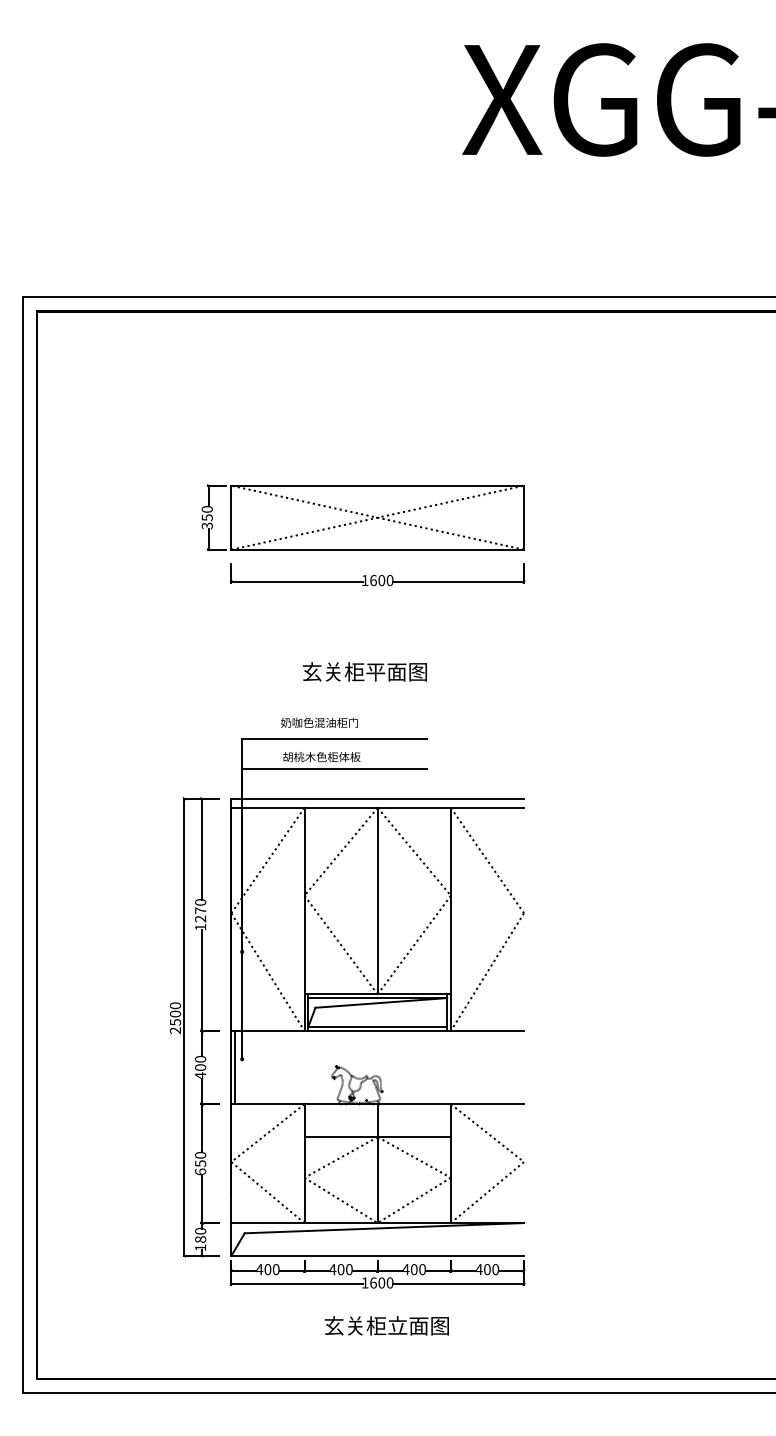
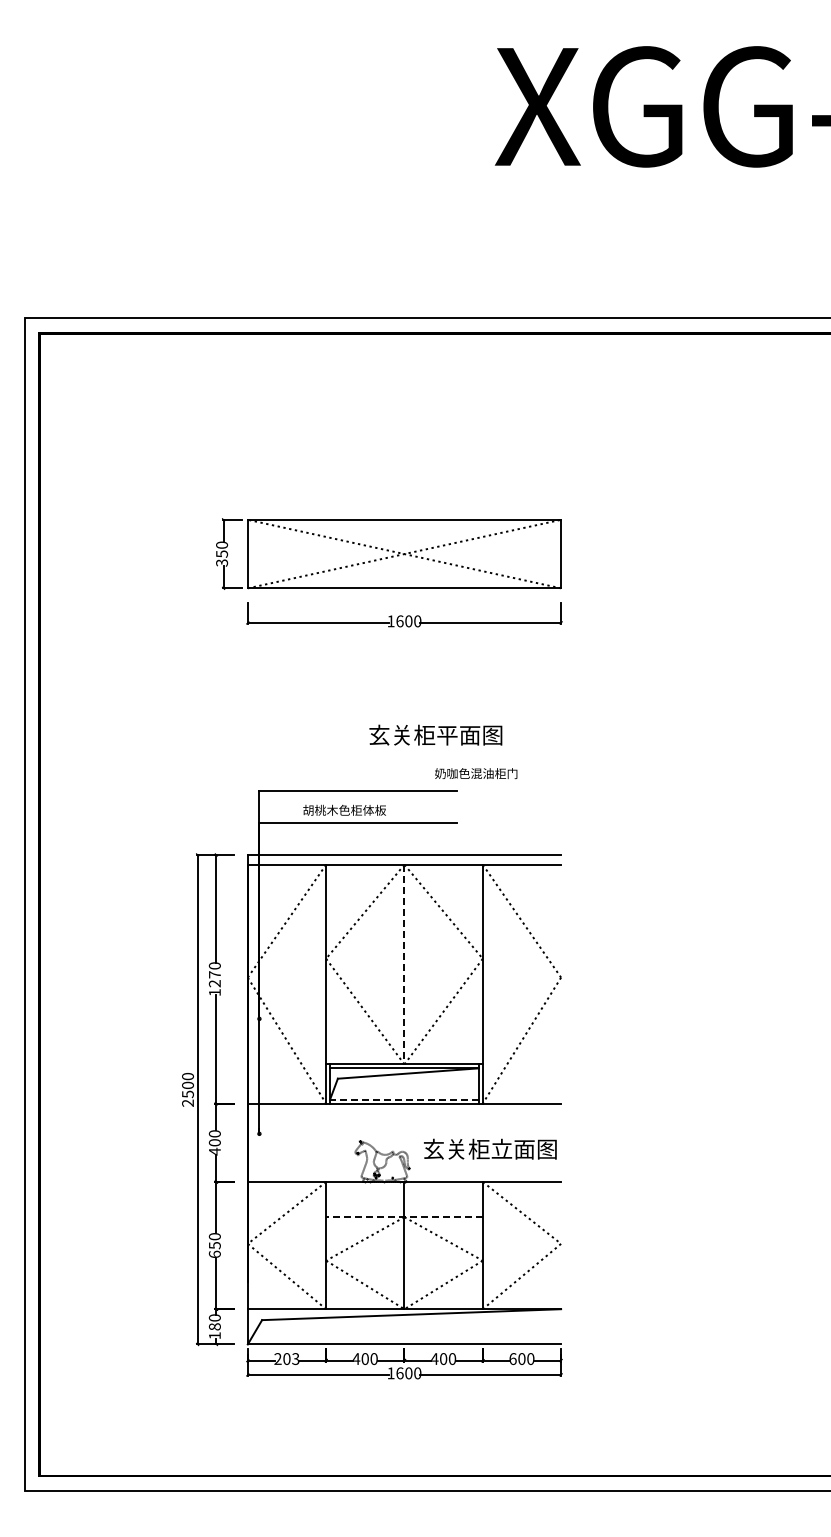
text: (364, 671) -> (435, 734), moved
text: (319, 722) -> (476, 773), moved
line: (377, 901) -> (404, 964), solid -> dashed
line: (376, 1027) -> (403, 1099), solid -> dashed
line: (234, 1067) -> (251, 1142), removed
line: (376, 1137) -> (403, 1217), solid -> dashed
text: (267, 1269) -> (286, 1358), 400 -> 203
text: (478, 1270) -> (512, 1359), 400 -> 600
text: (387, 1325) -> (490, 1148), moved

